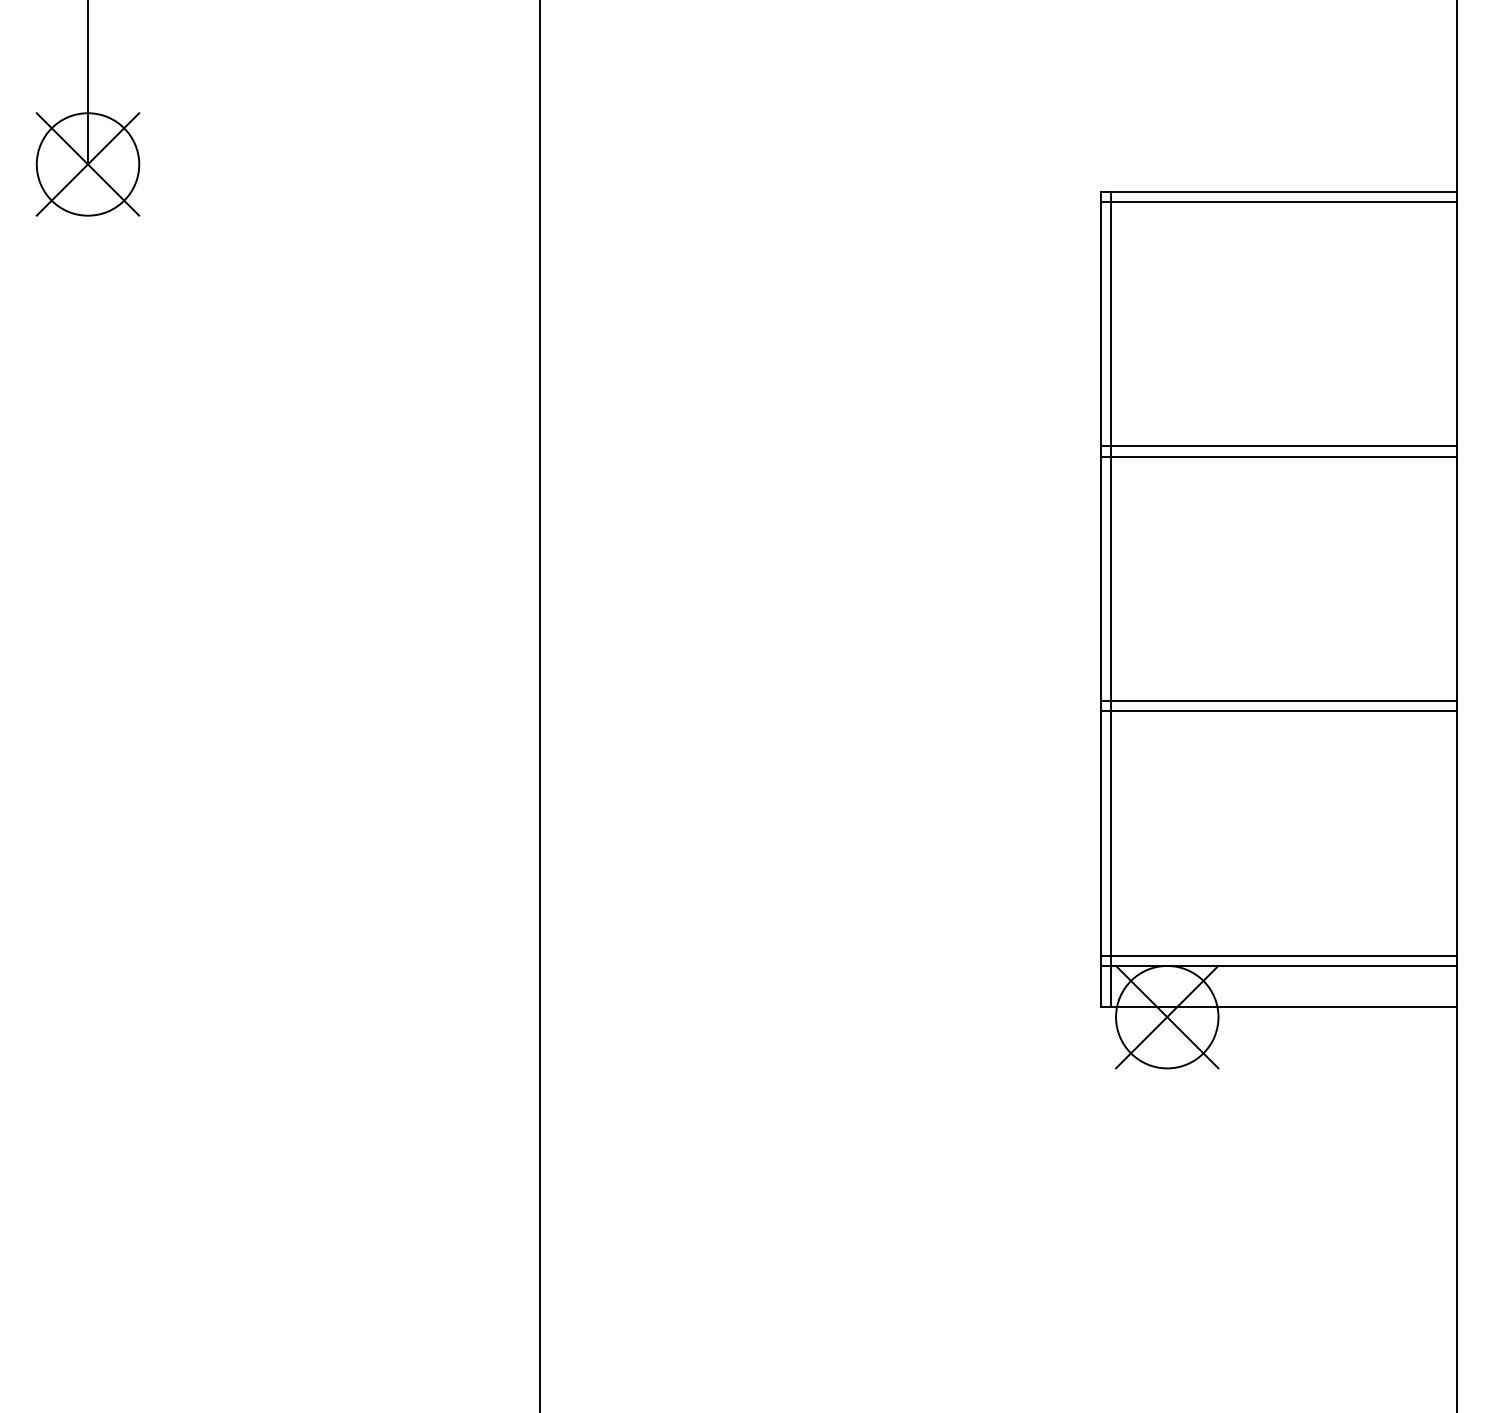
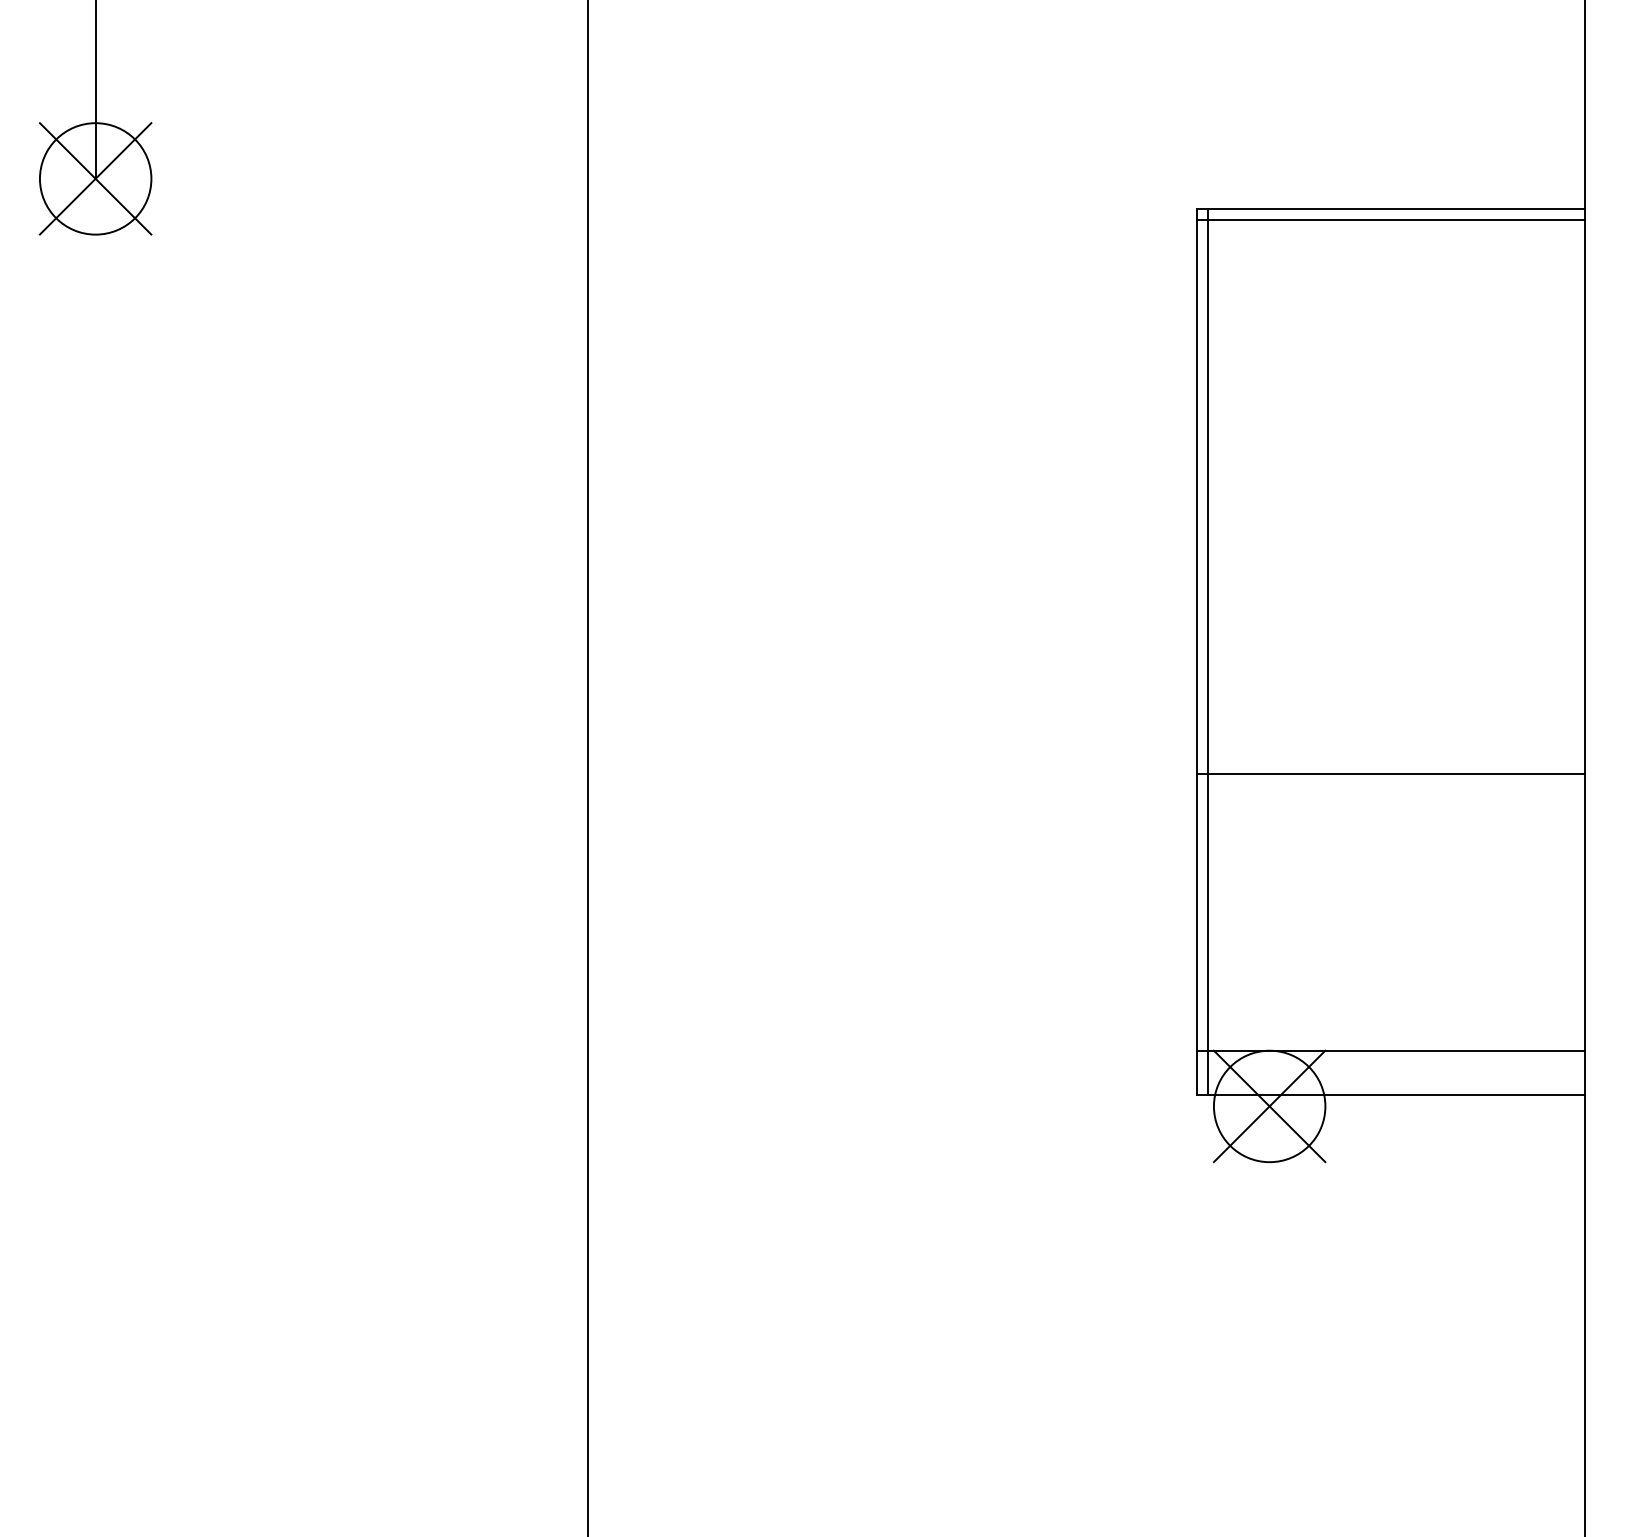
line: (1279, 446) -> (1391, 485), removed
line: (1279, 456) -> (1391, 496), removed
line: (1279, 700) -> (1391, 762), removed
line: (1279, 955) -> (1391, 1039), removed

